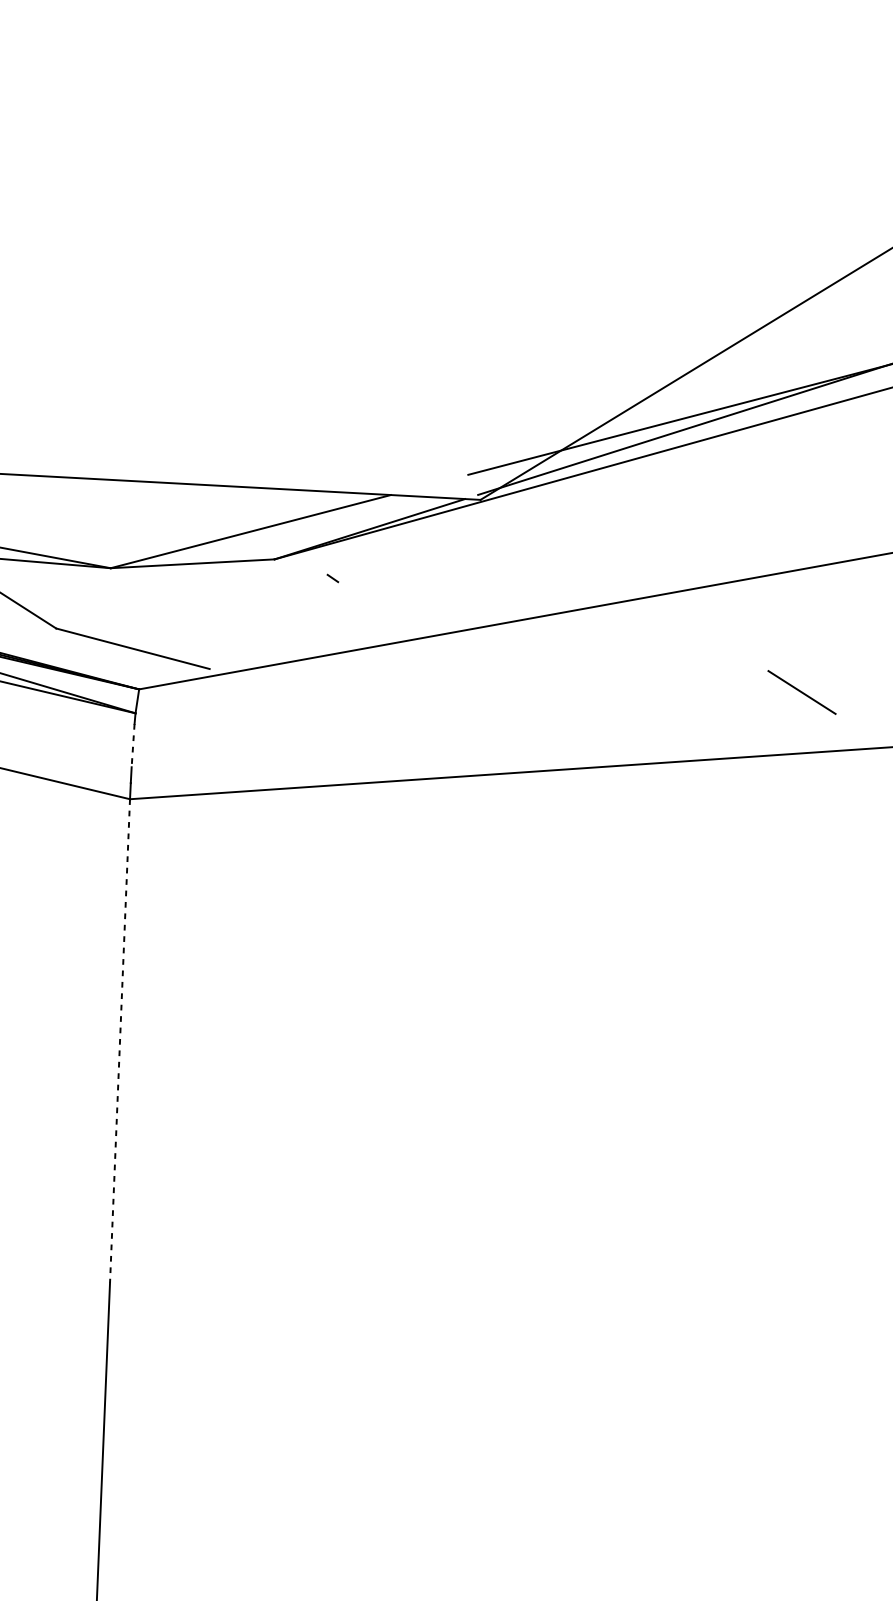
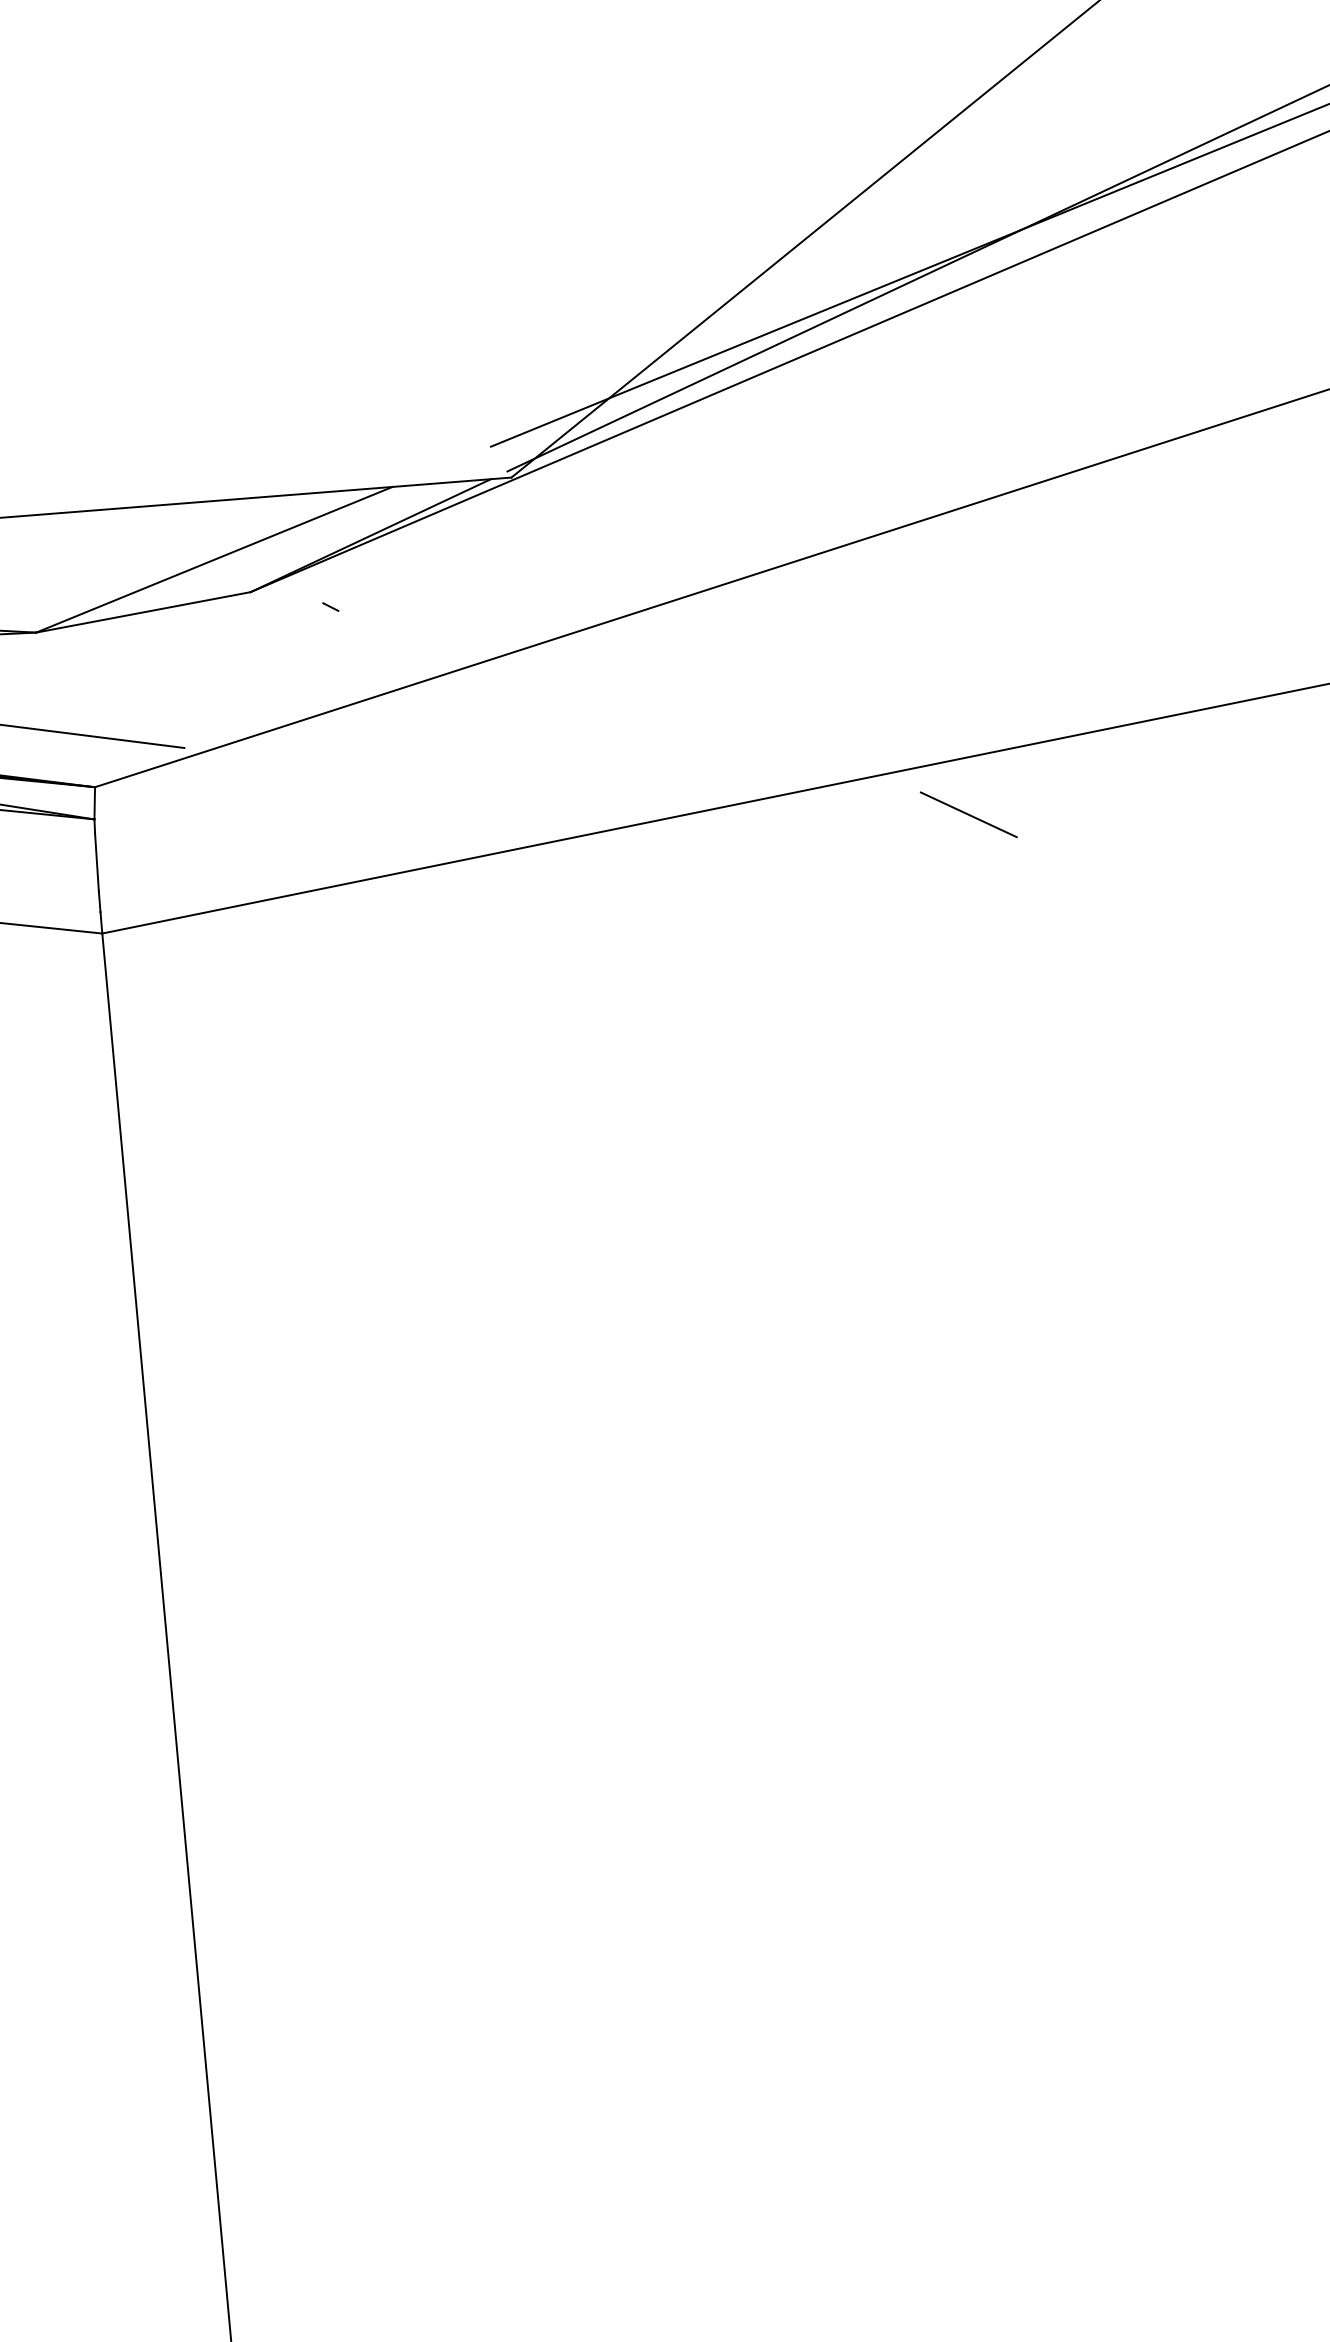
line: (801, 692) -> (968, 814), moved
line: (132, 745) -> (96, 862), dashed -> solid
line: (119, 1040) -> (131, 1253), dashed -> solid

